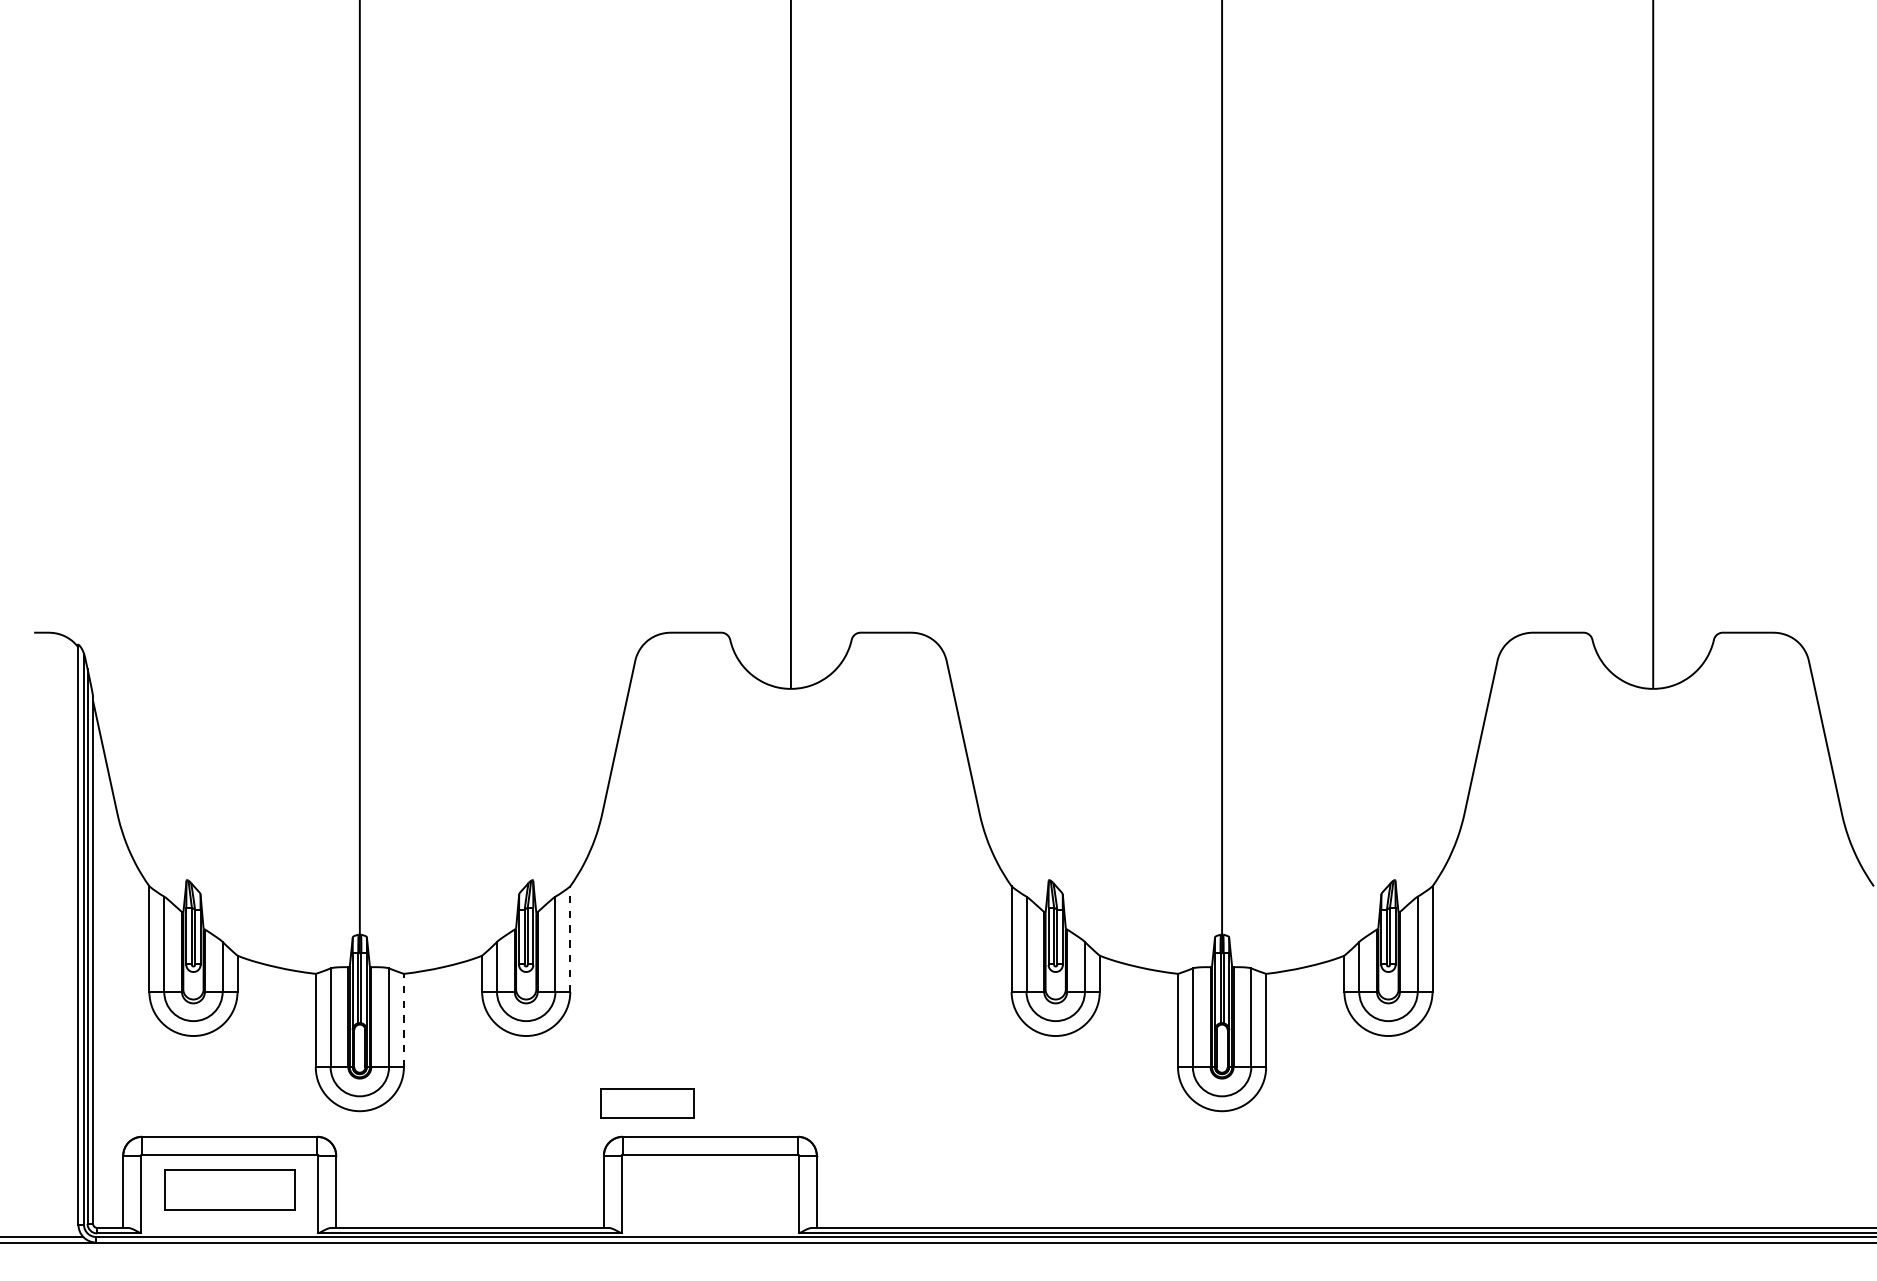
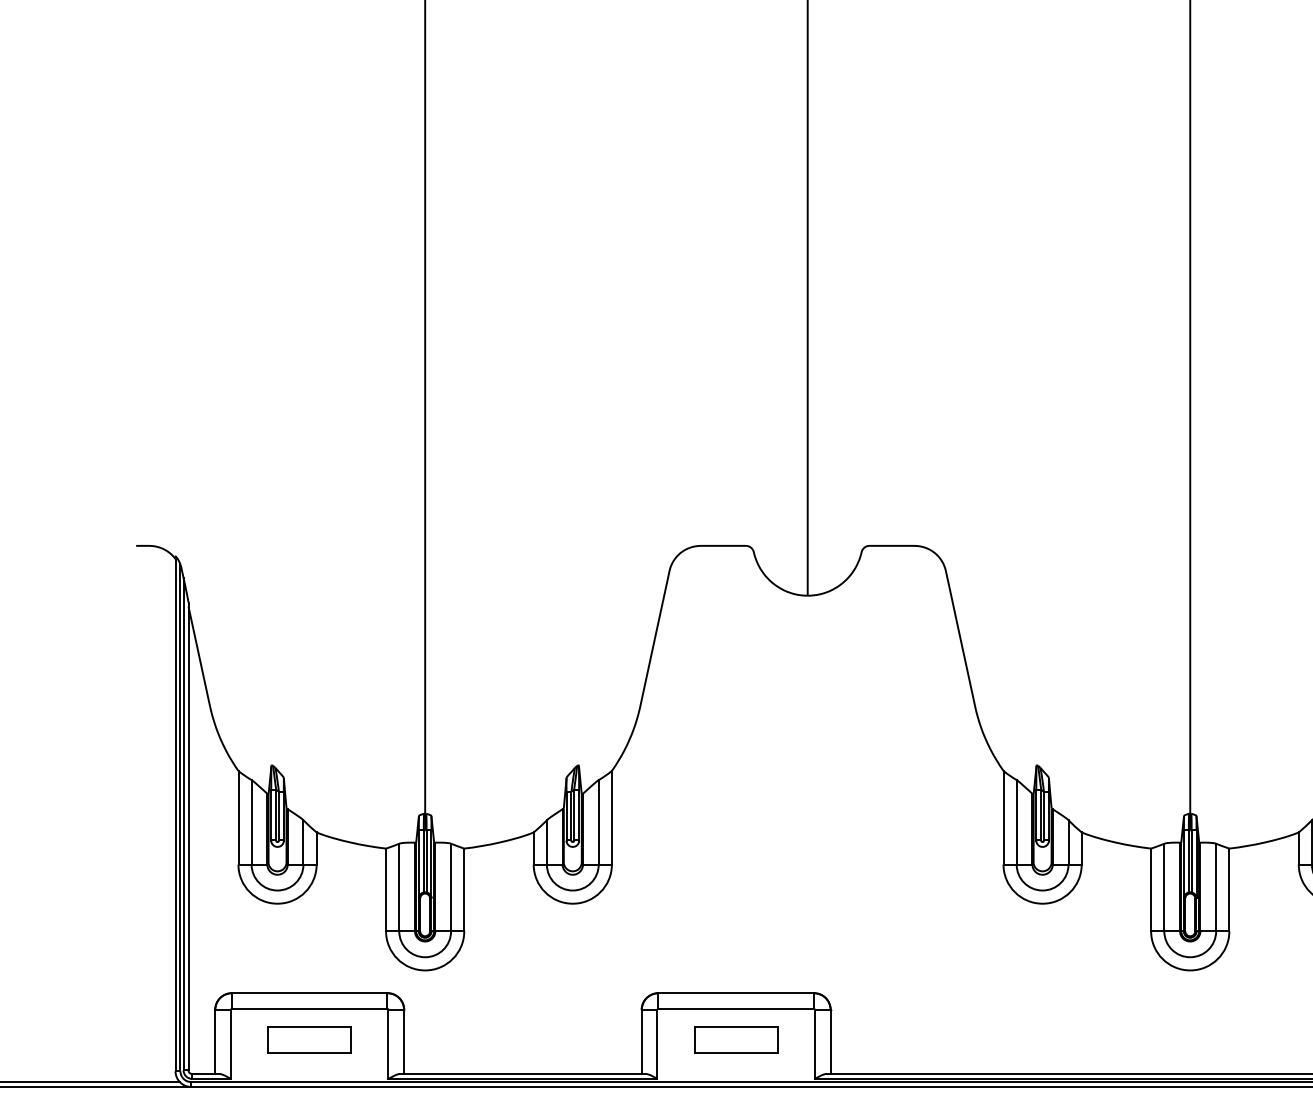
line: (570, 939) -> (612, 818), dashed -> solid
line: (403, 1020) -> (463, 889), dashed -> solid
part: (647, 1103) -> (736, 1039), moved
part: (229, 1189) -> (309, 1039), size x0.71

